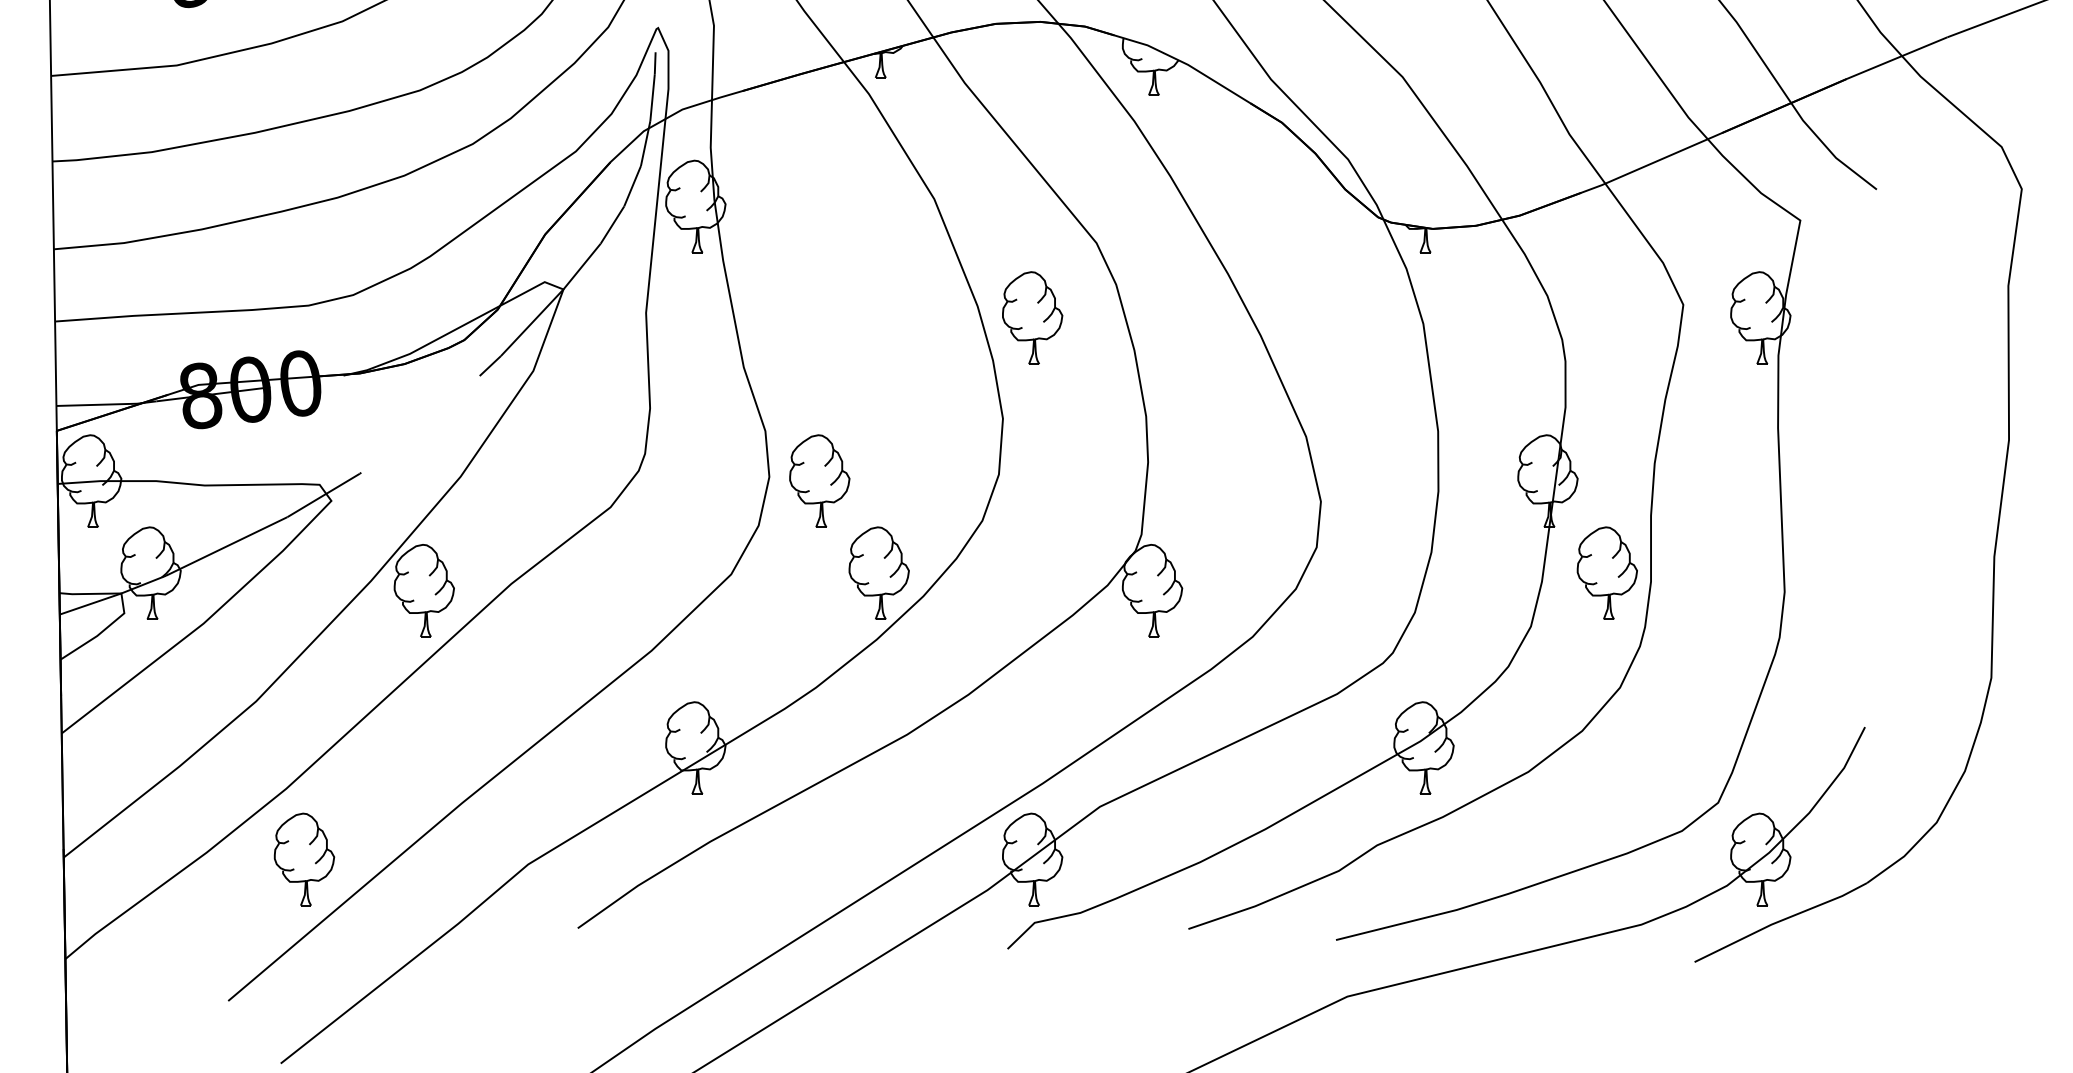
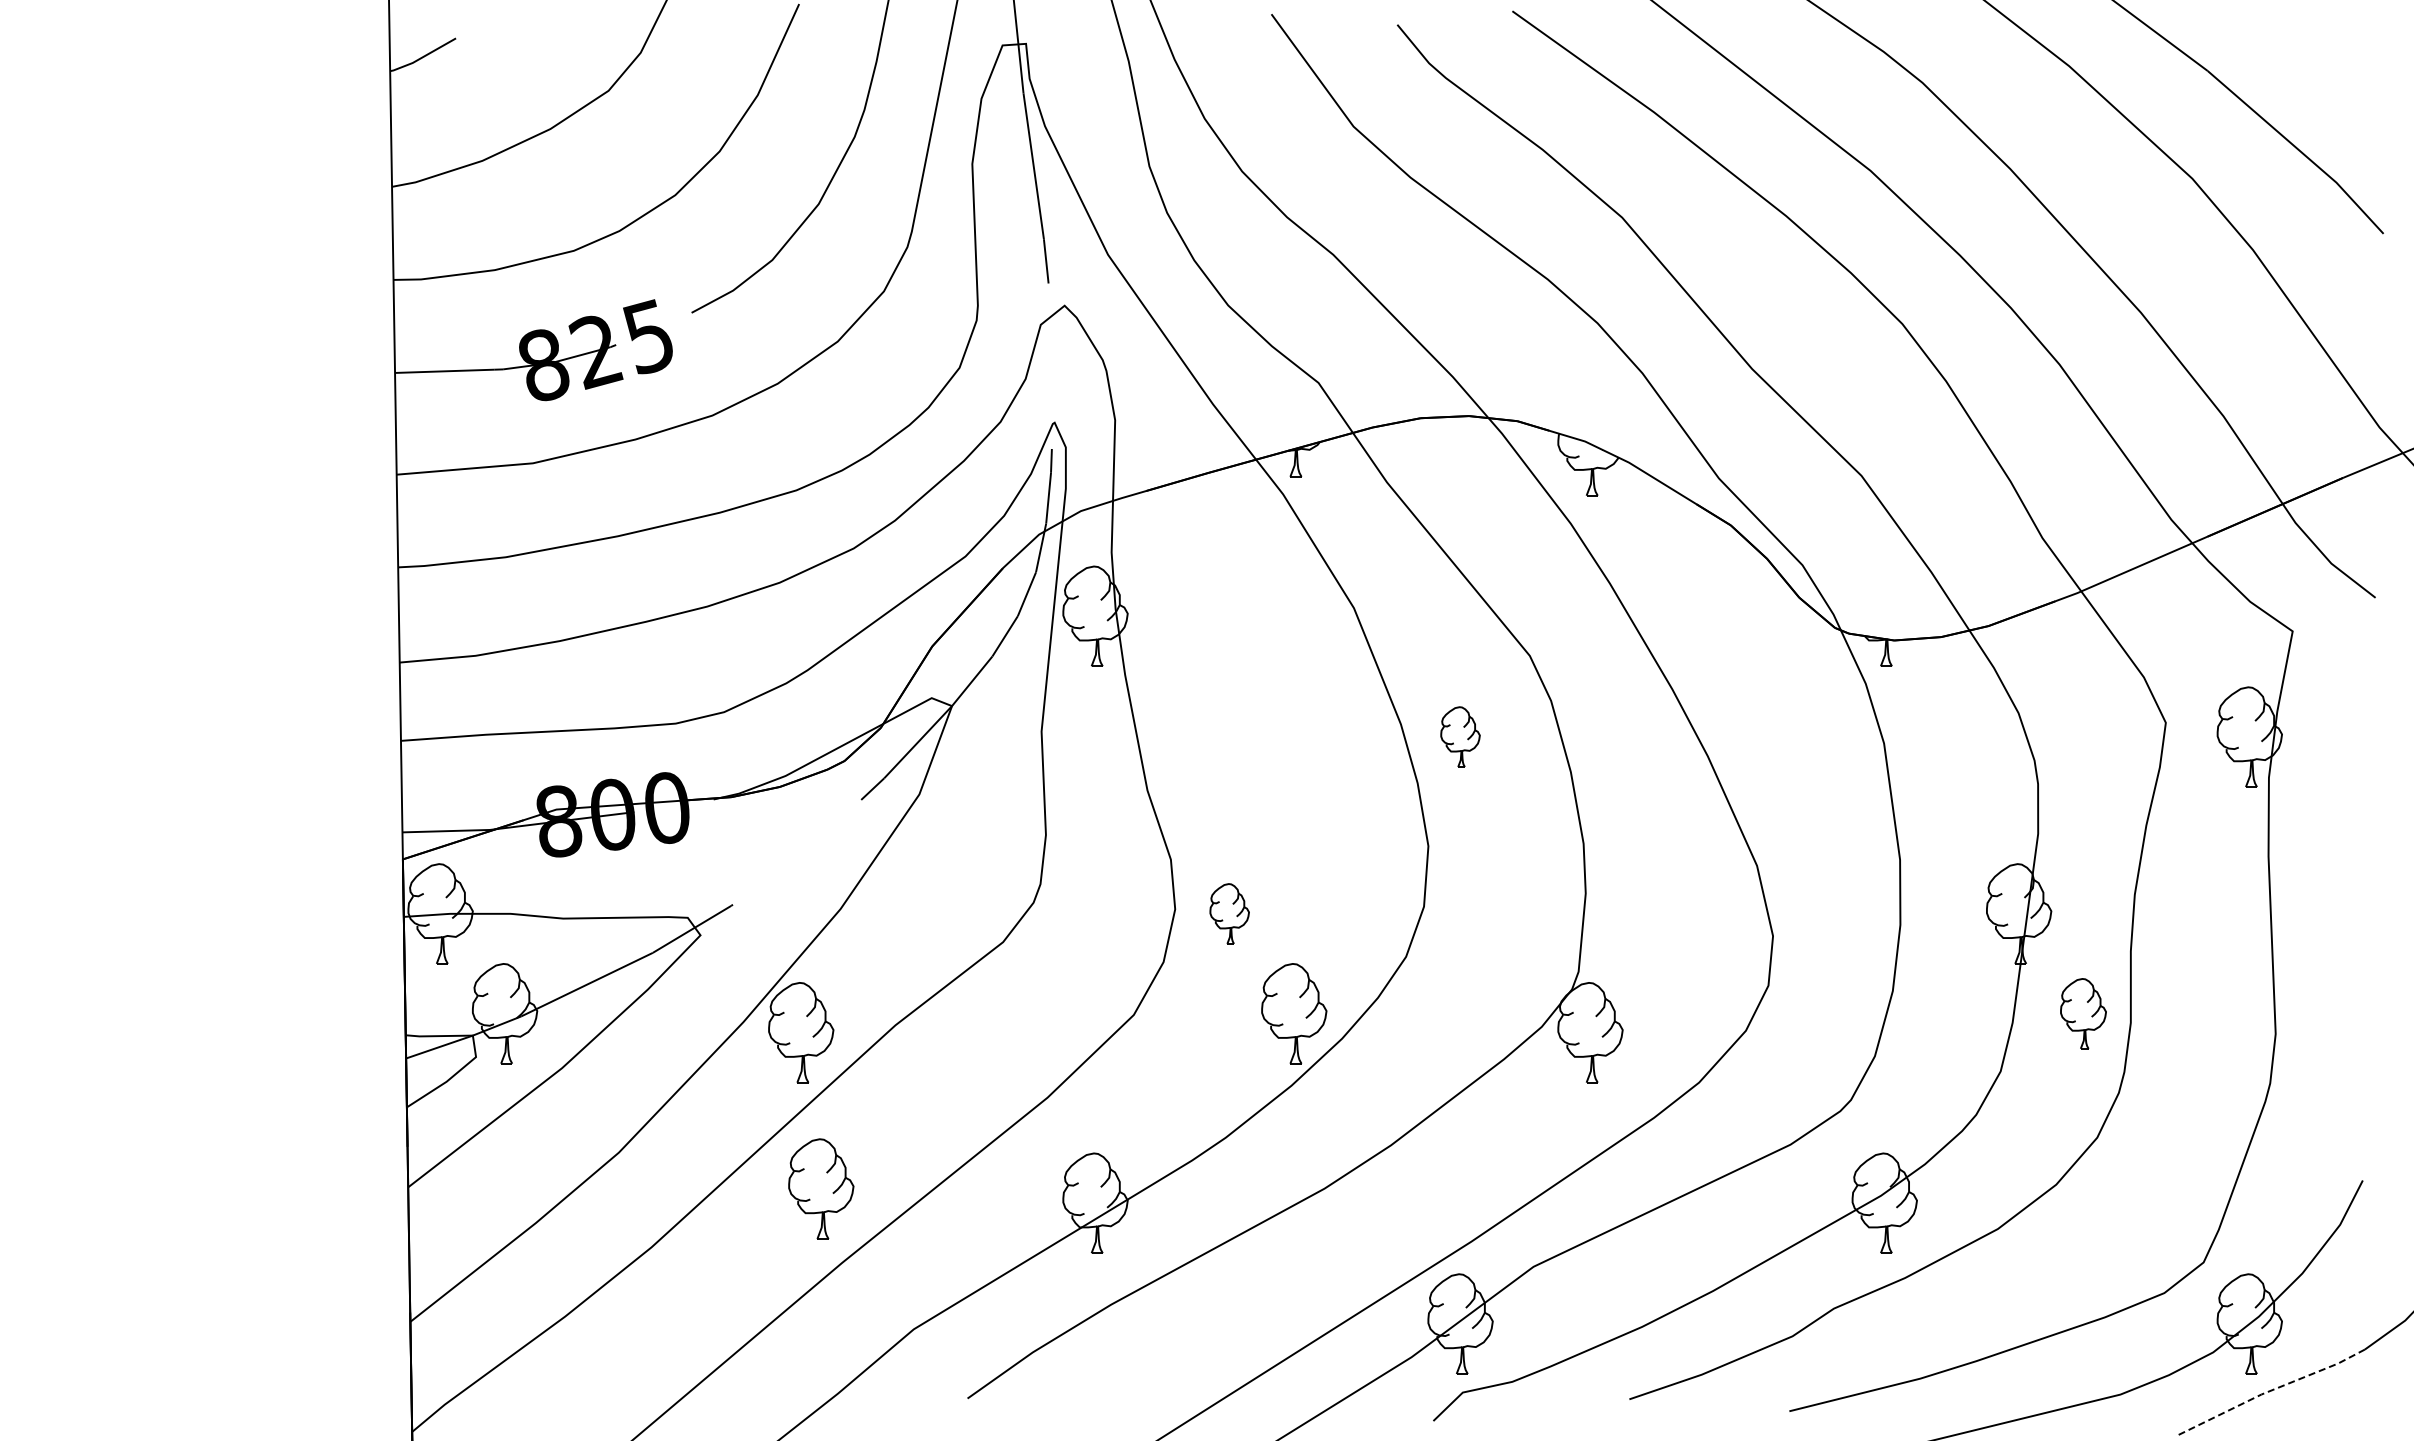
part: (1032, 317) -> (1460, 736), size x0.6
part: (819, 480) -> (1229, 913), size x0.6
part: (1607, 573) -> (2083, 1013), size x0.7
part: (304, 859) -> (821, 1188), moved
line: (1779, 920) -> (2270, 1390), solid -> dashed

